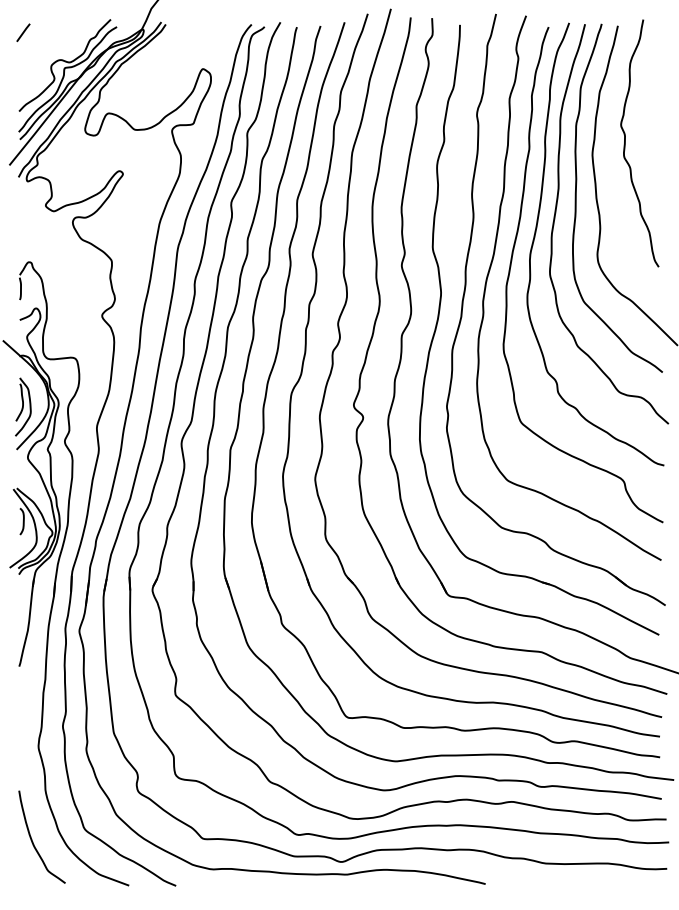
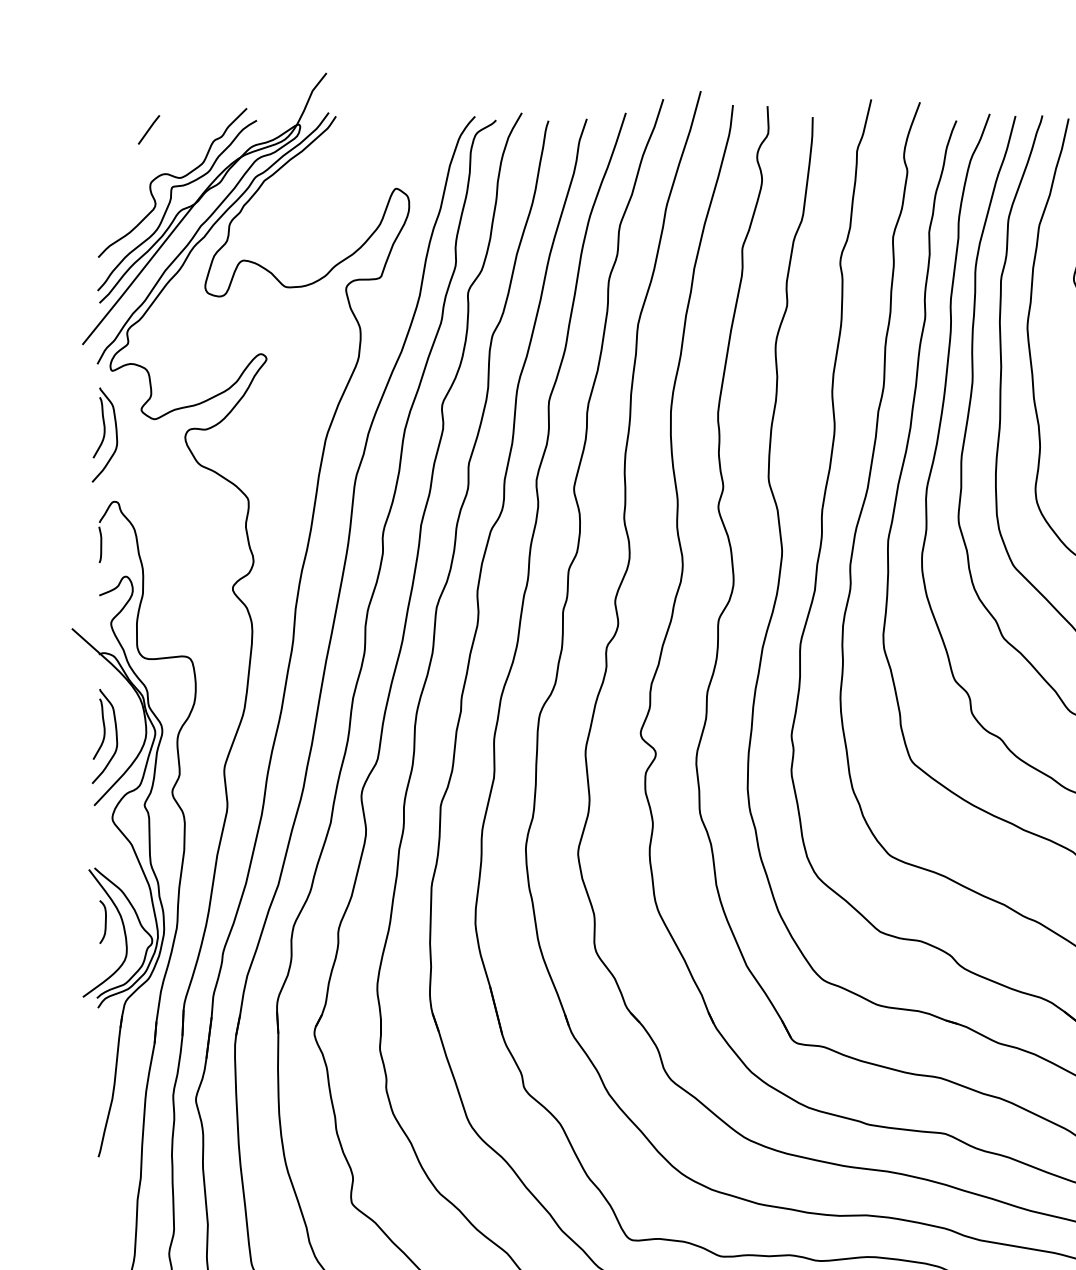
line: (23, 32) -> (149, 129), moved
part: (23, 220) -> (105, 434), added

